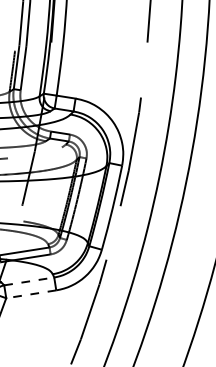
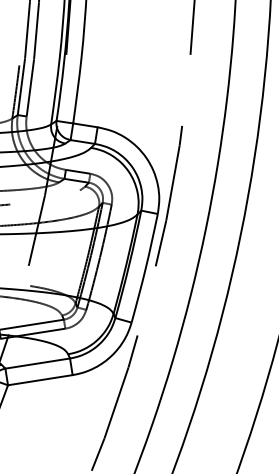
line: (29, 281) -> (38, 363), dashed -> solid
line: (30, 294) -> (39, 380), dashed -> solid

